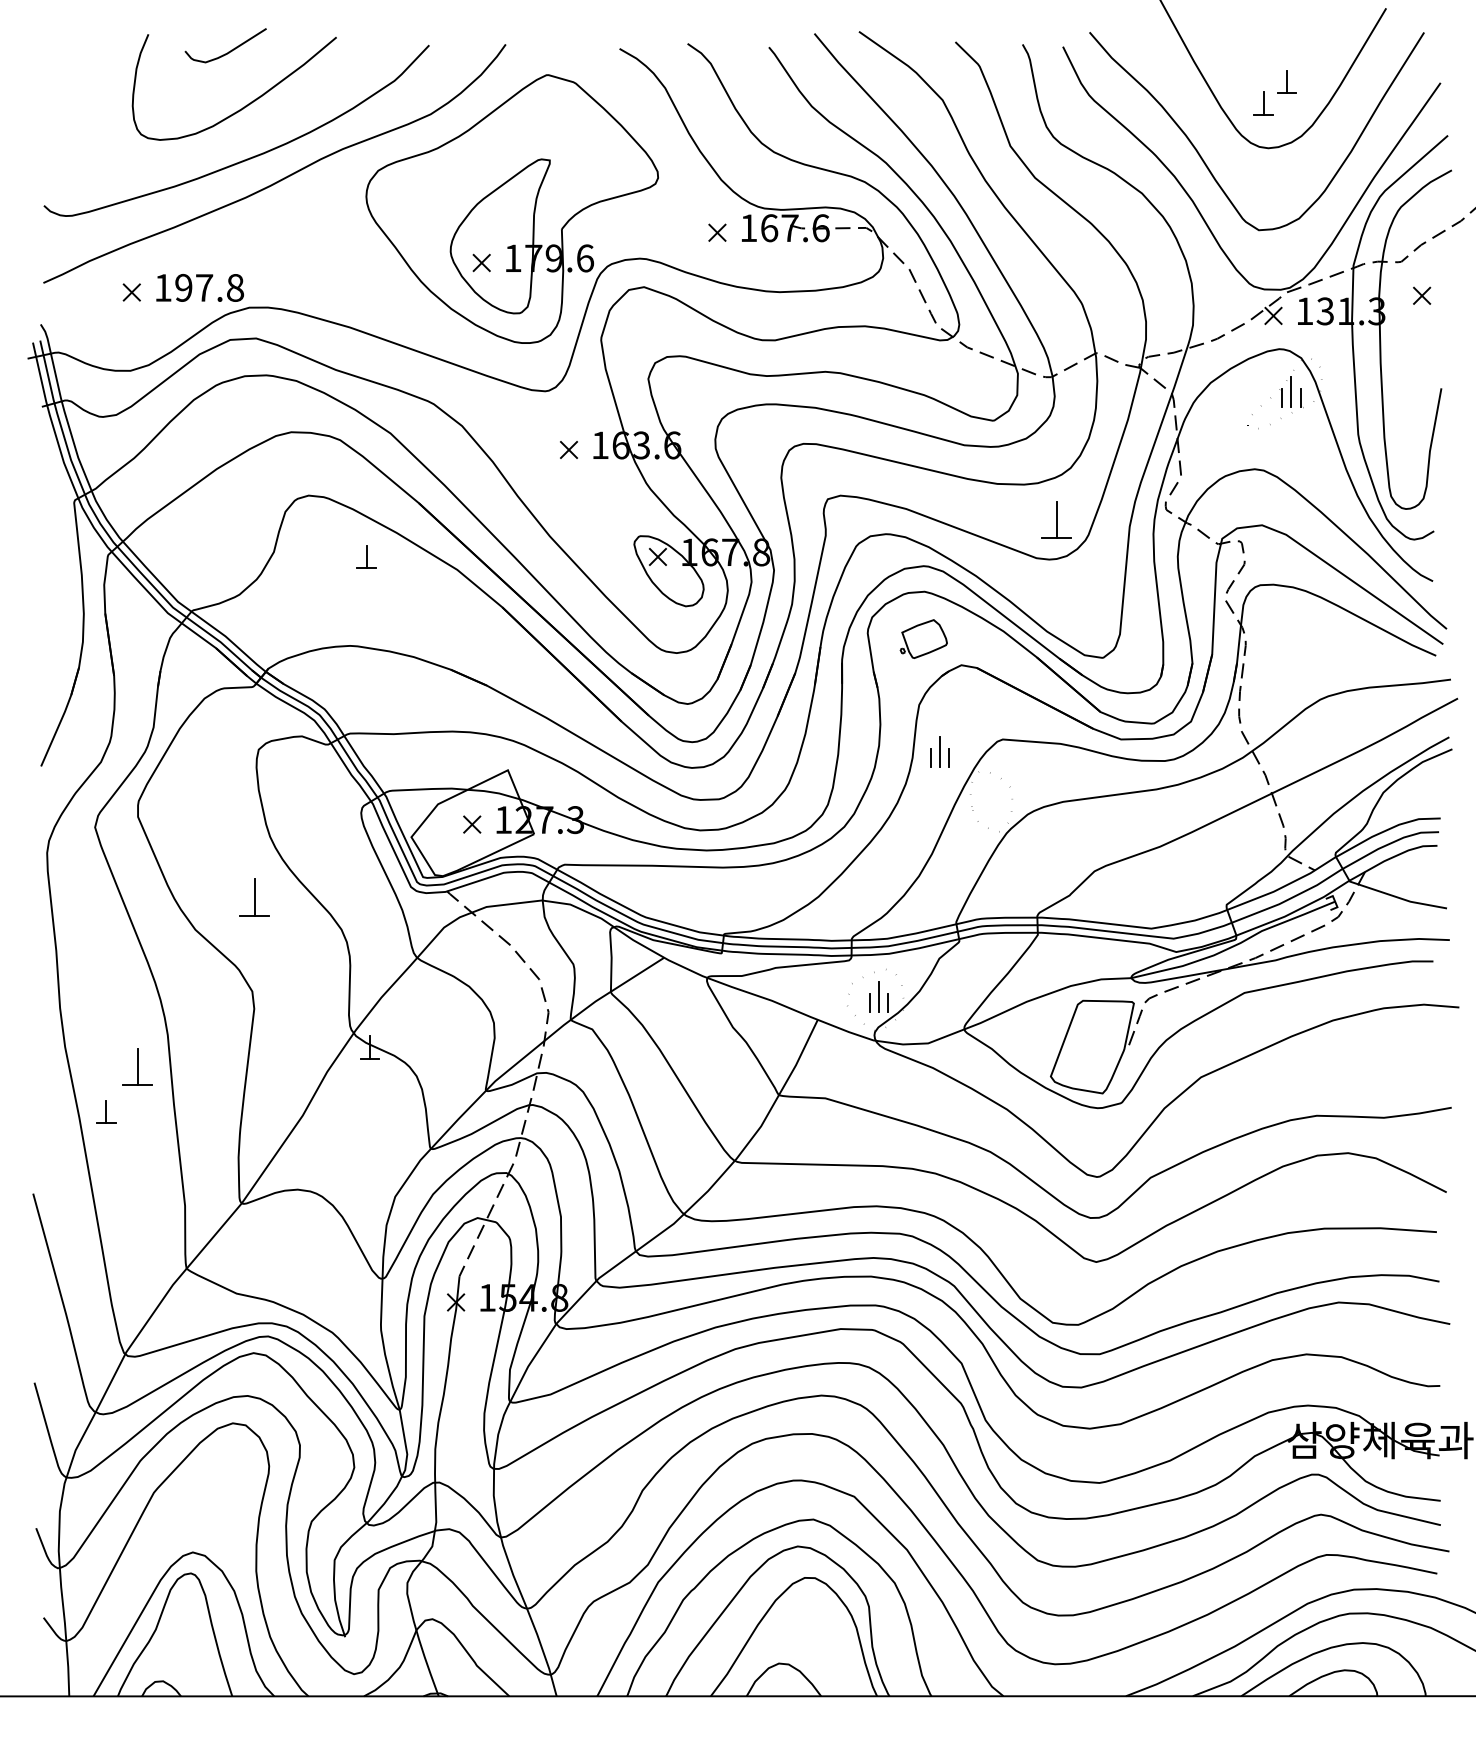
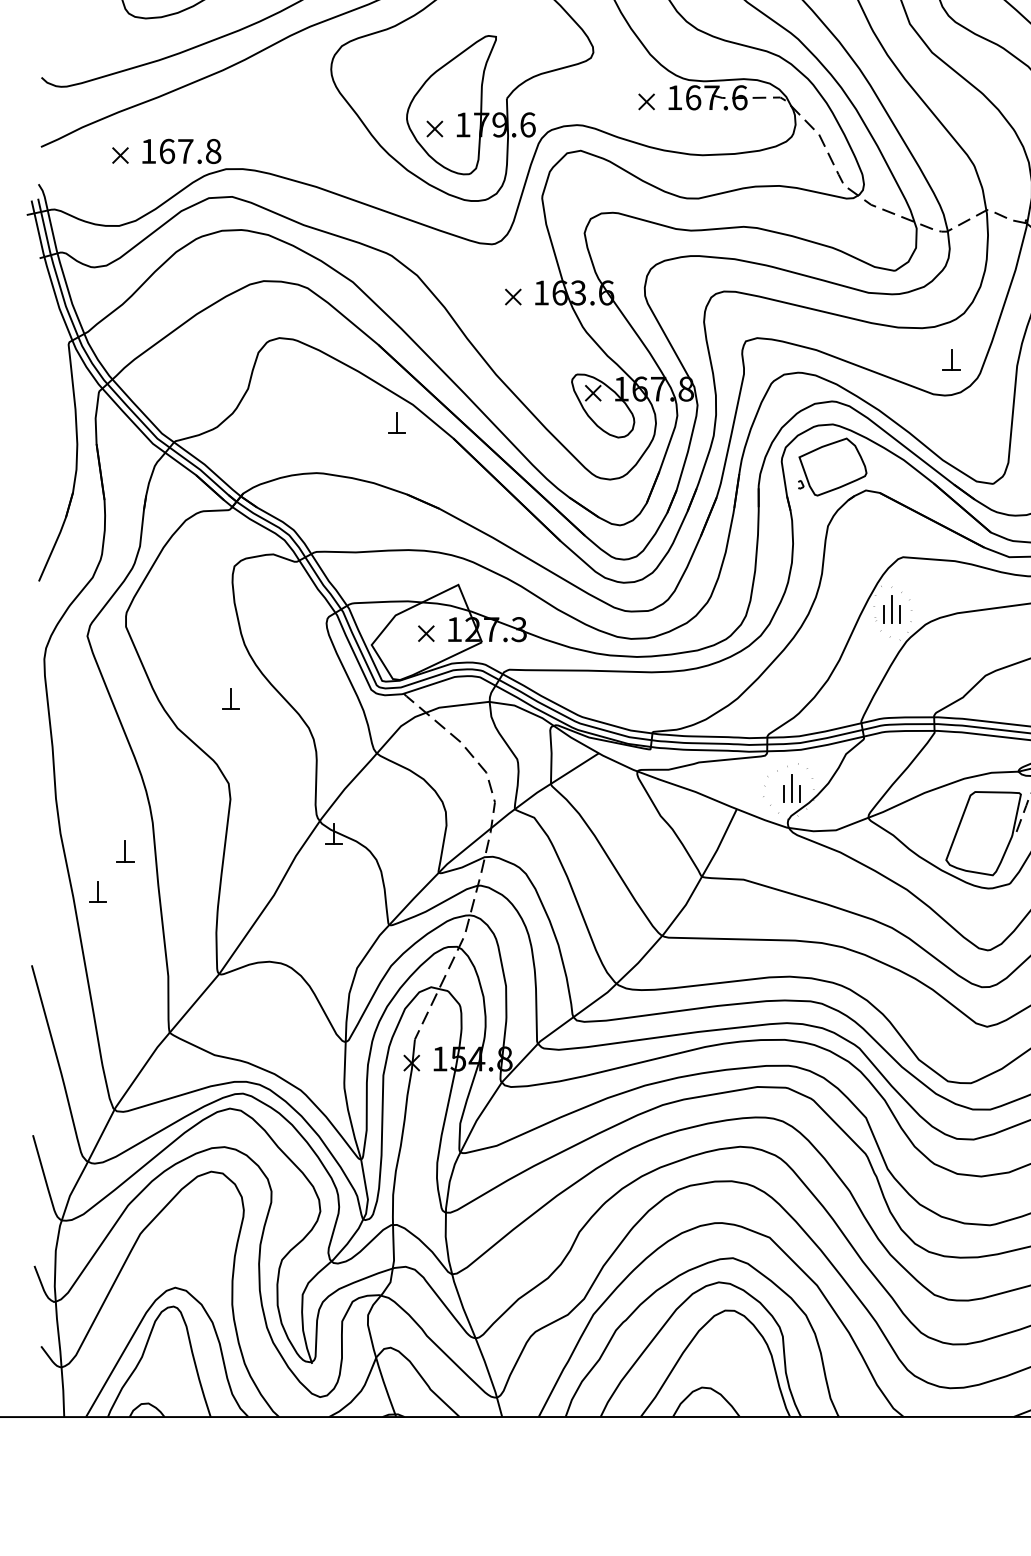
text: (183, 287) -> (166, 151), 197.8 -> 167.8
part: (1056, 519) -> (951, 359), size x0.62
part: (366, 556) -> (396, 422), moved
part: (924, 638) -> (832, 466), size x1.67
part: (939, 751) -> (892, 608), moved
part: (254, 897) -> (230, 699), size x0.62
part: (136, 1066) -> (124, 851), size x0.62

